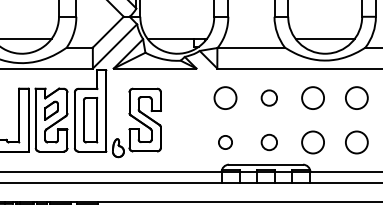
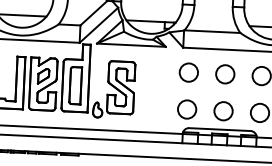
circle: (269, 97) -> (225, 73), size x1.43
circle: (225, 142) -> (187, 109), size x1.67
circle: (269, 142) -> (223, 111), size x1.43

